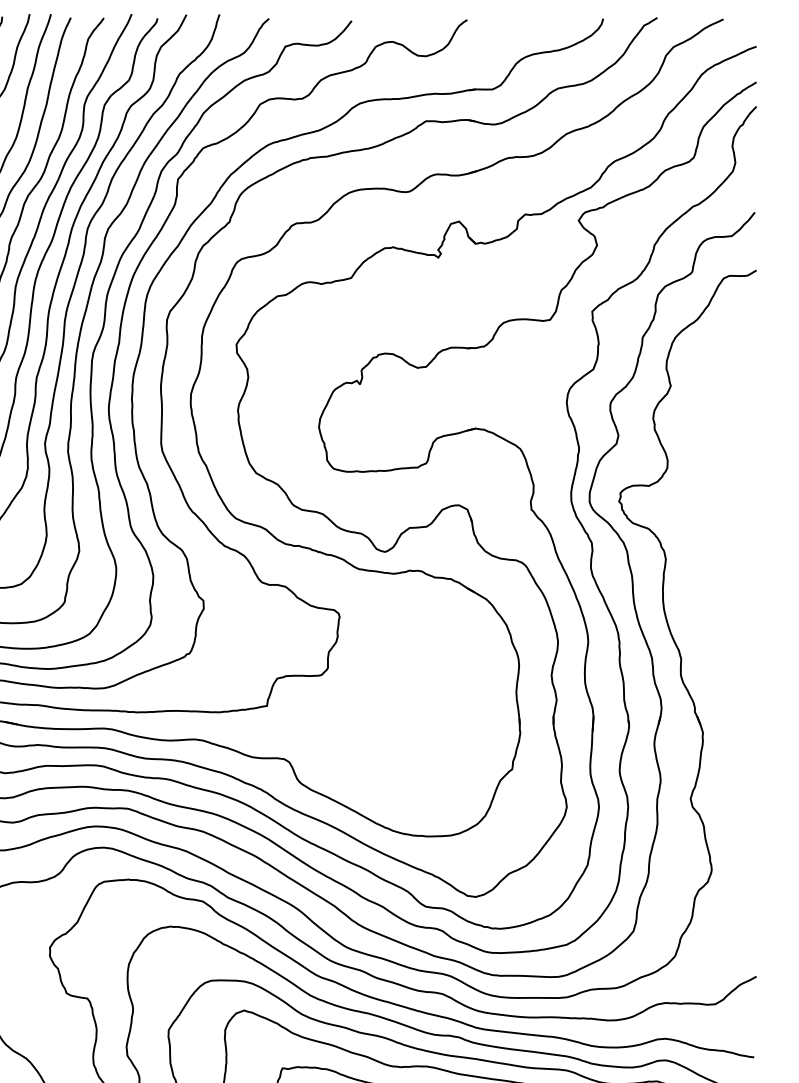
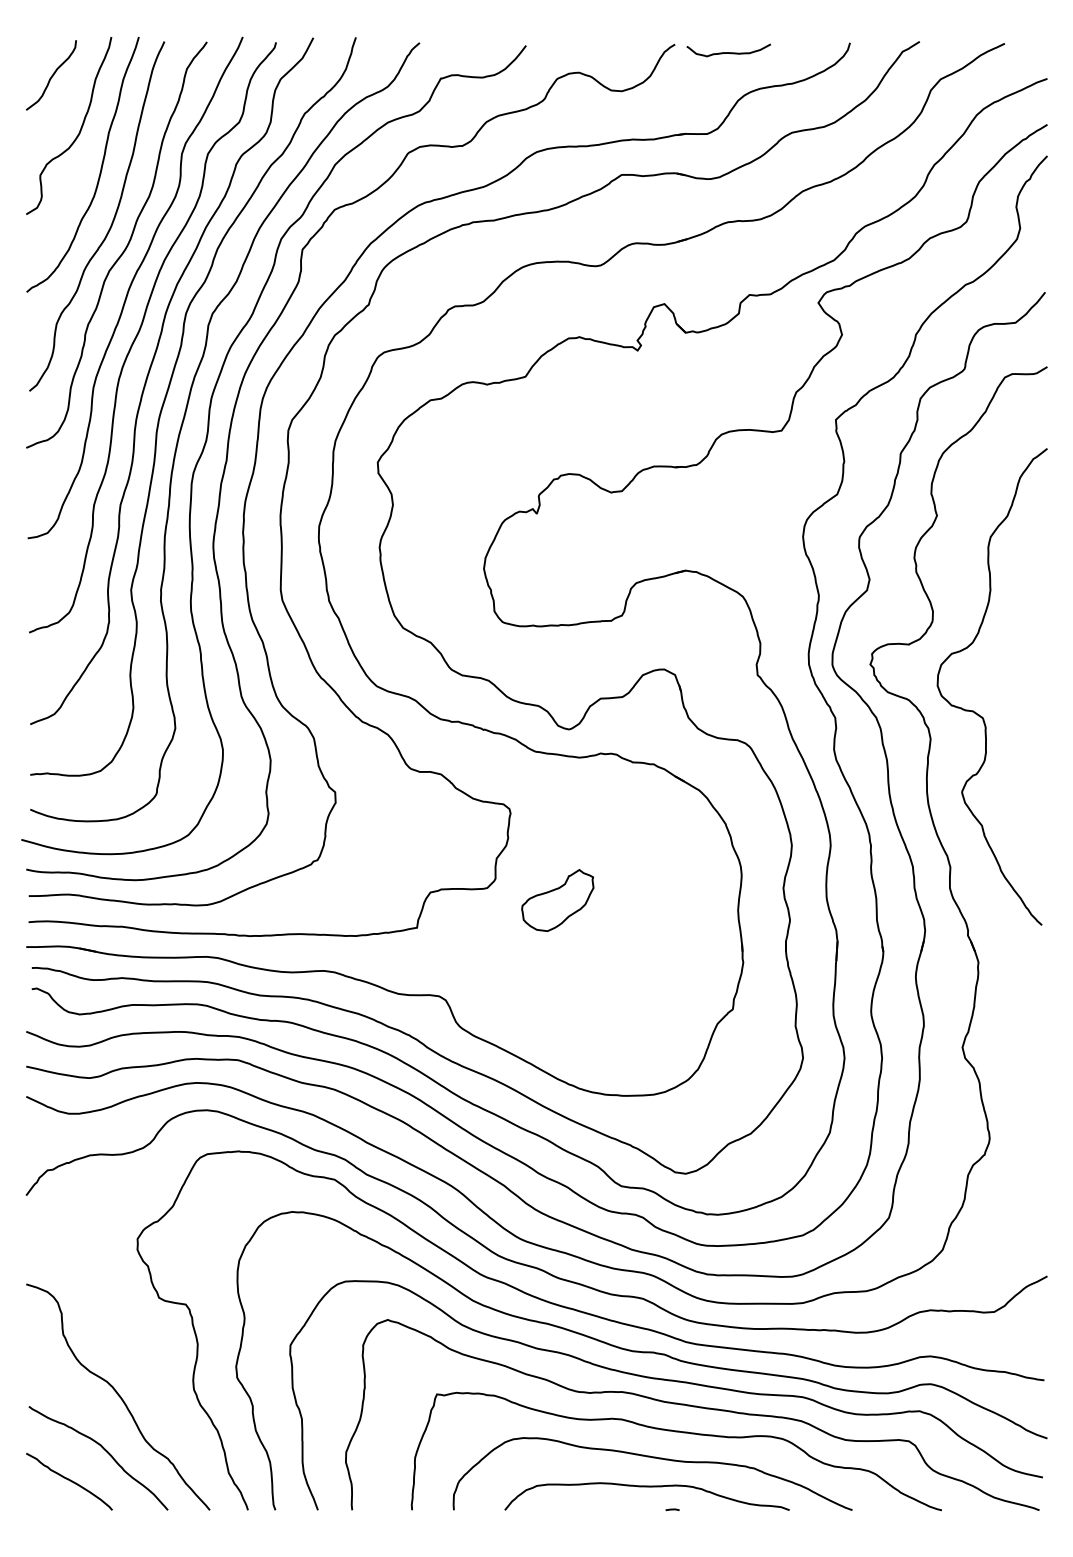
curve: (508, 26) -> (728, 52), added
curve: (700, 537) -> (975, 711), added
part: (376, 684) -> (557, 900), added

